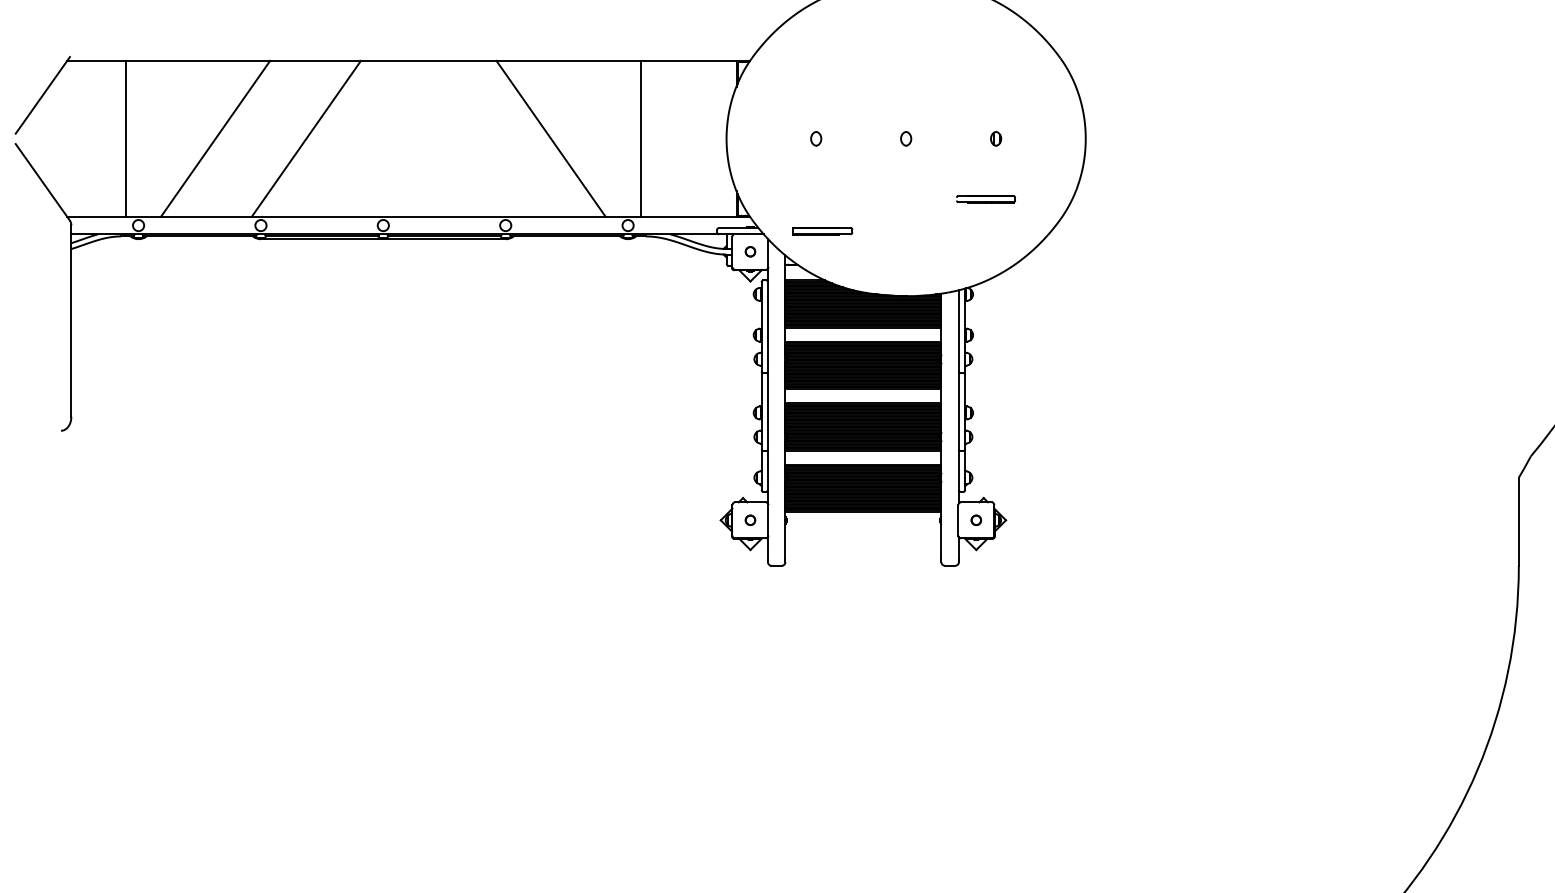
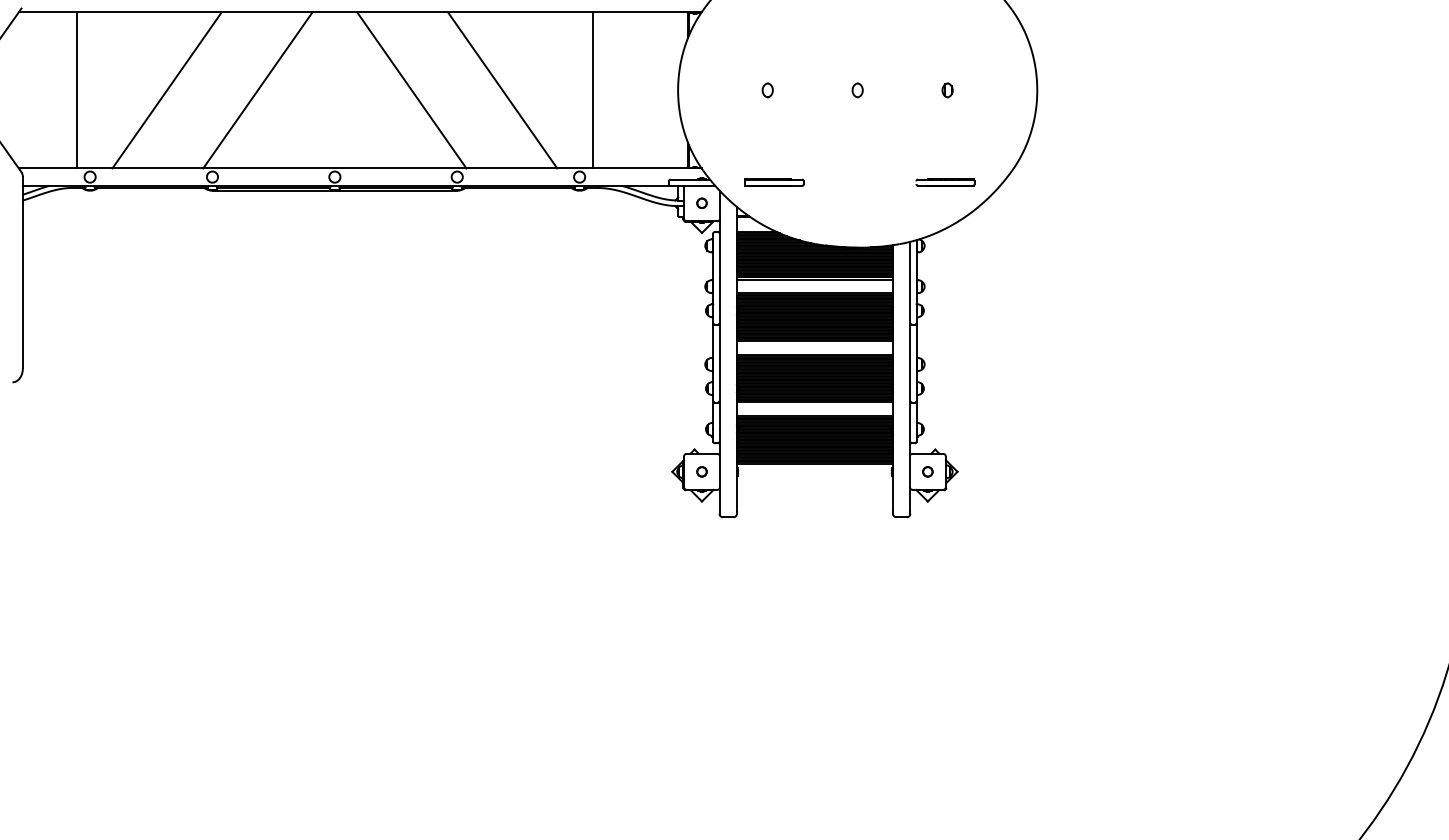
line: (459, 138) -> (411, 90), added
part: (985, 199) -> (945, 183), moved

